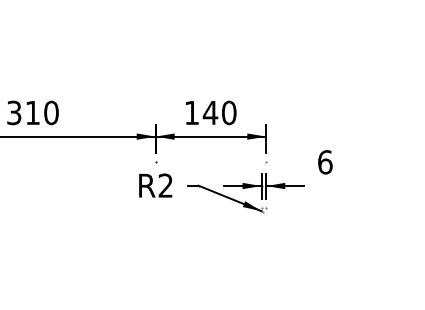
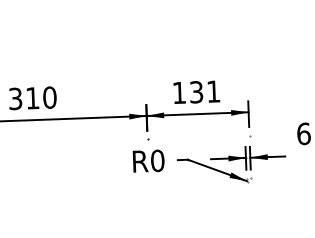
text: (219, 112) -> (204, 91), 140 -> 131
text: (165, 185) -> (157, 160), R2 -> R0

